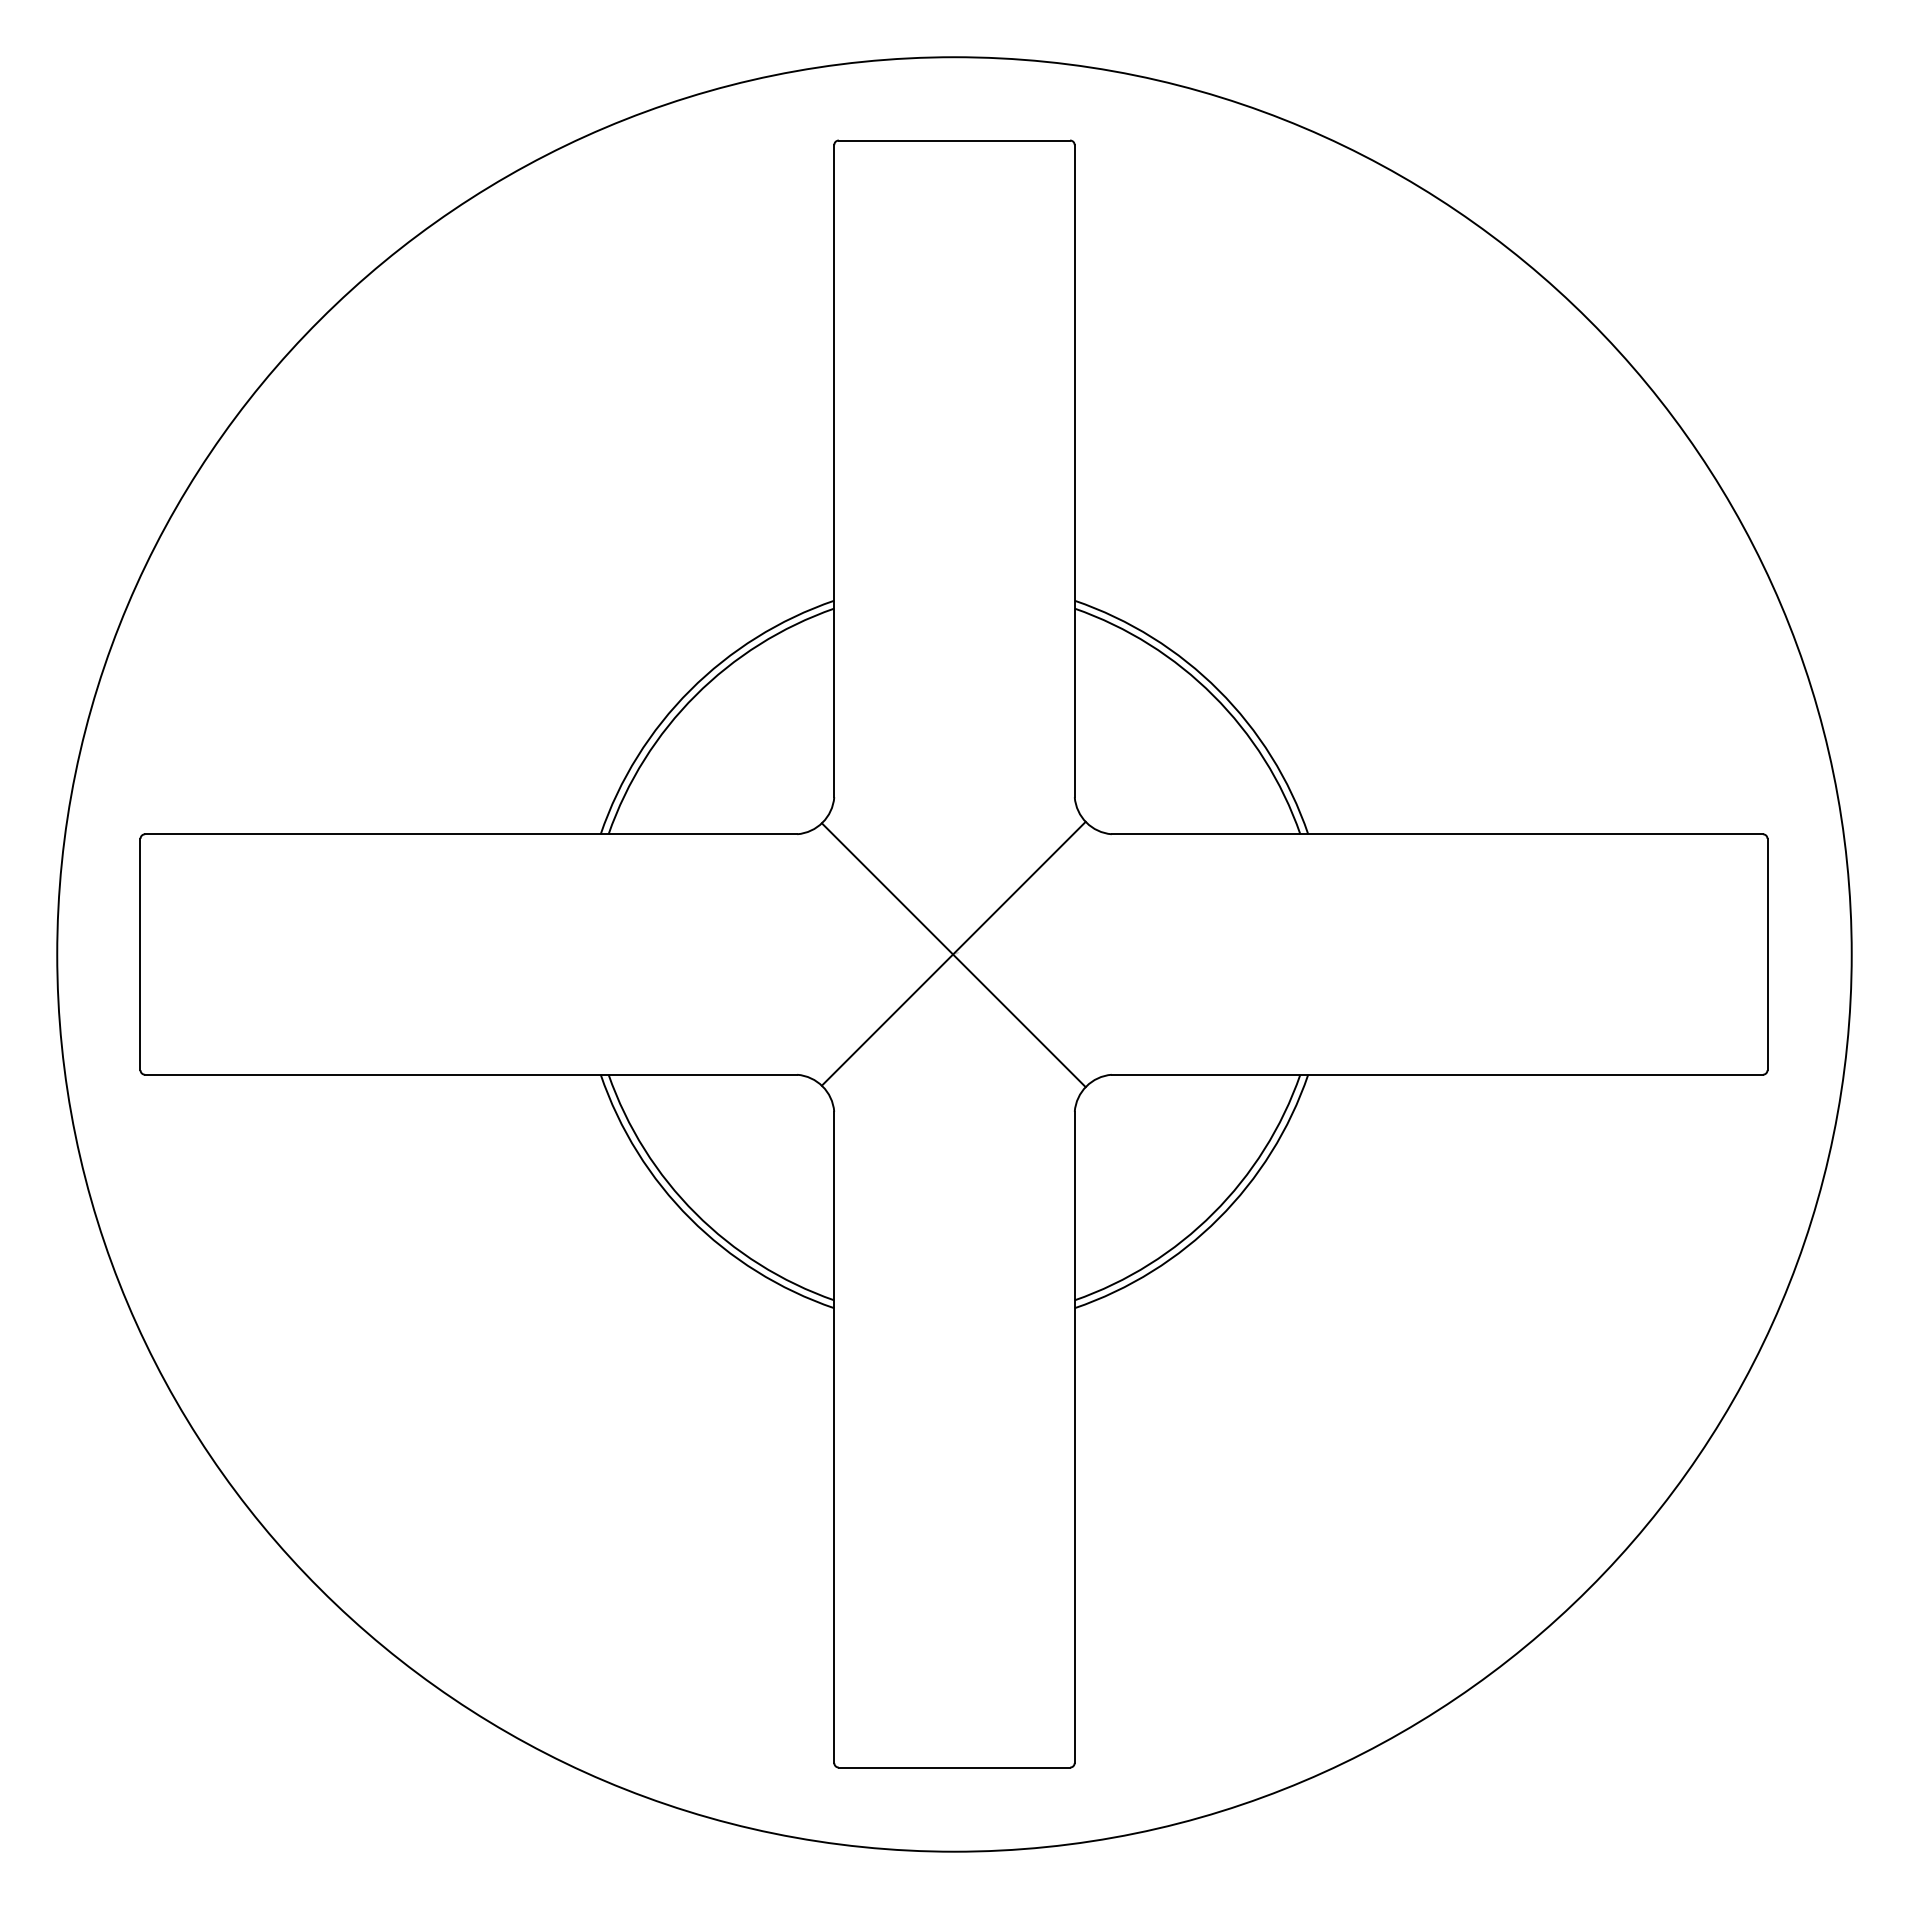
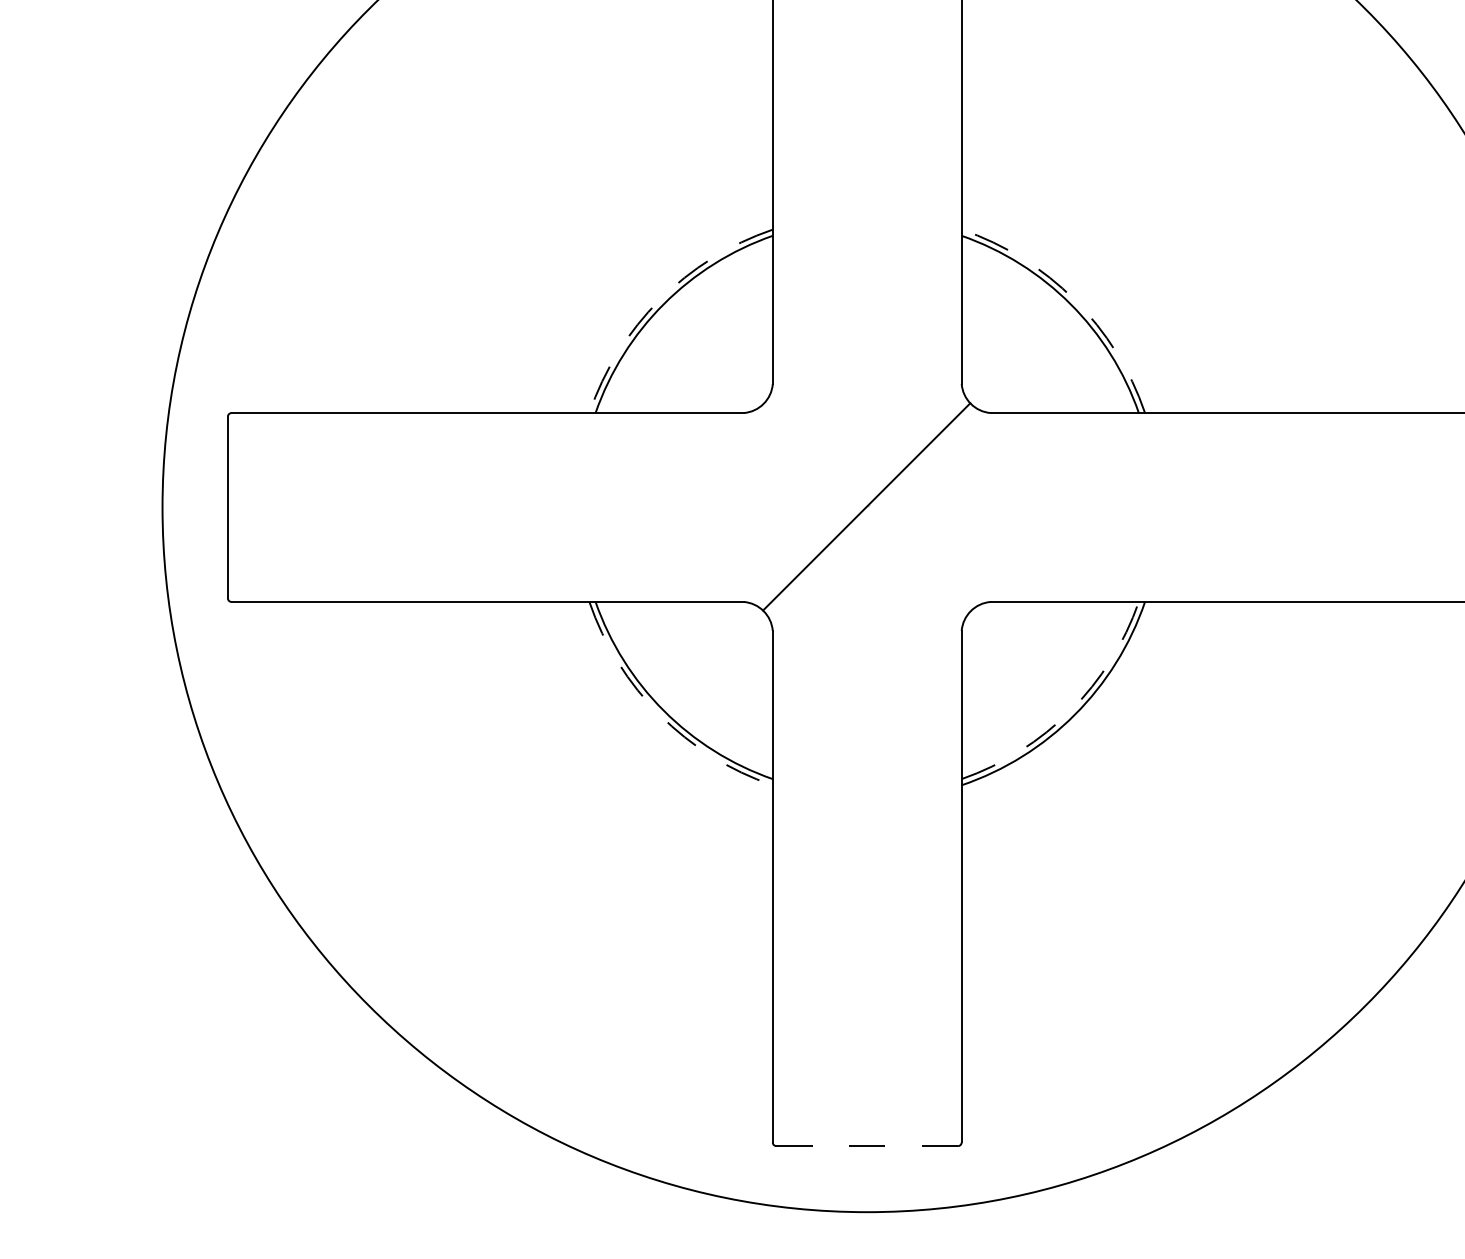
arc: (690, 690) -> (659, 300), solid -> dashed
arc: (1218, 690) -> (1074, 300), solid -> dashed
line: (953, 955) -> (866, 508), removed
arc: (1213, 1213) -> (1070, 710), solid -> dashed
arc: (690, 1218) -> (659, 714), solid -> dashed
line: (954, 1767) -> (867, 1146), solid -> dashed

